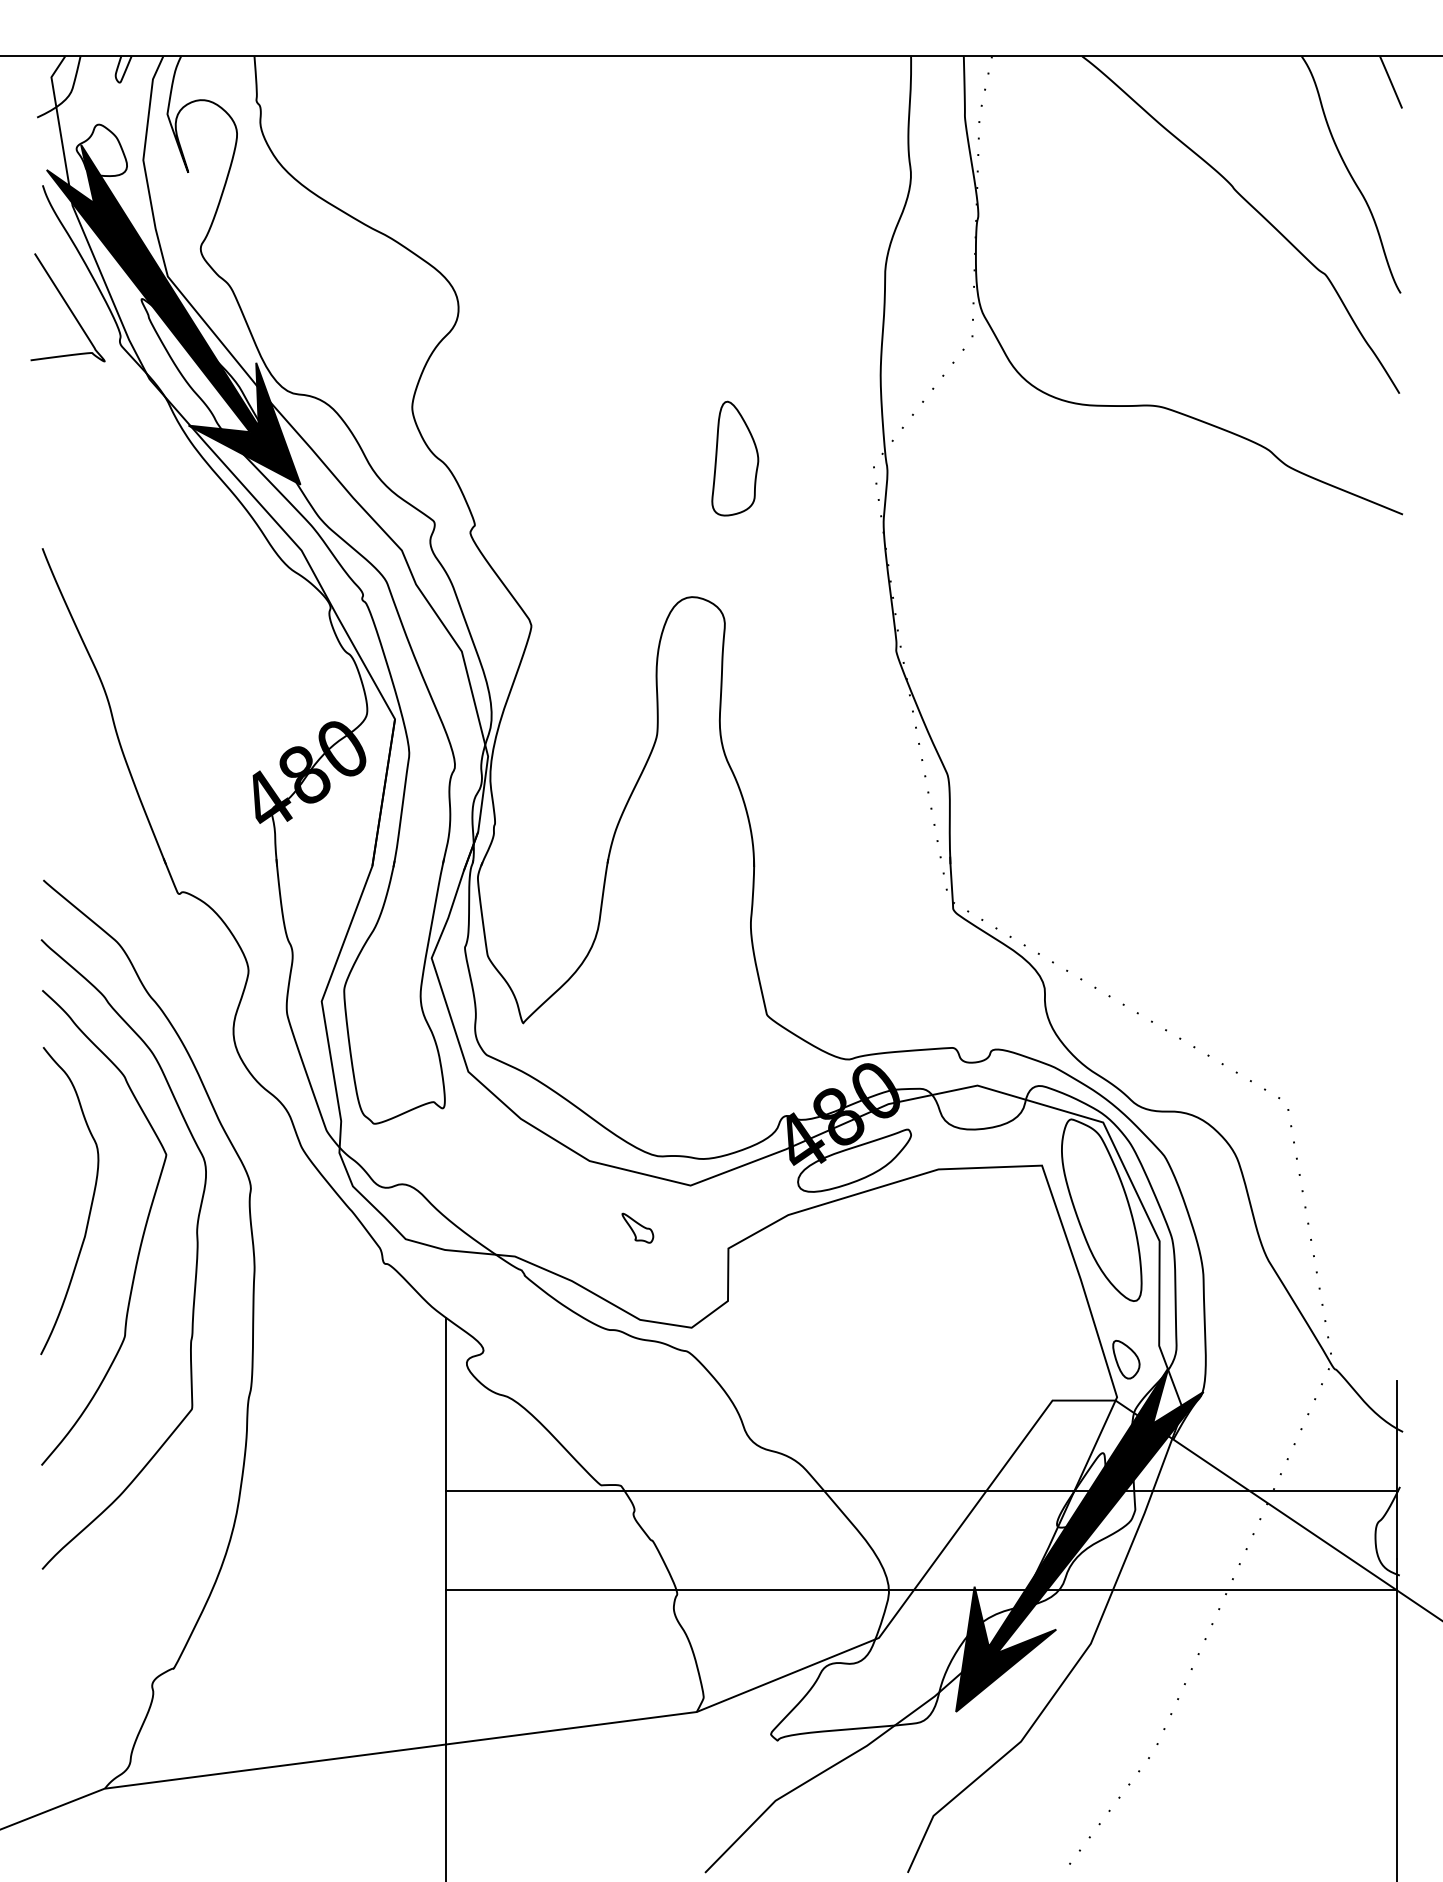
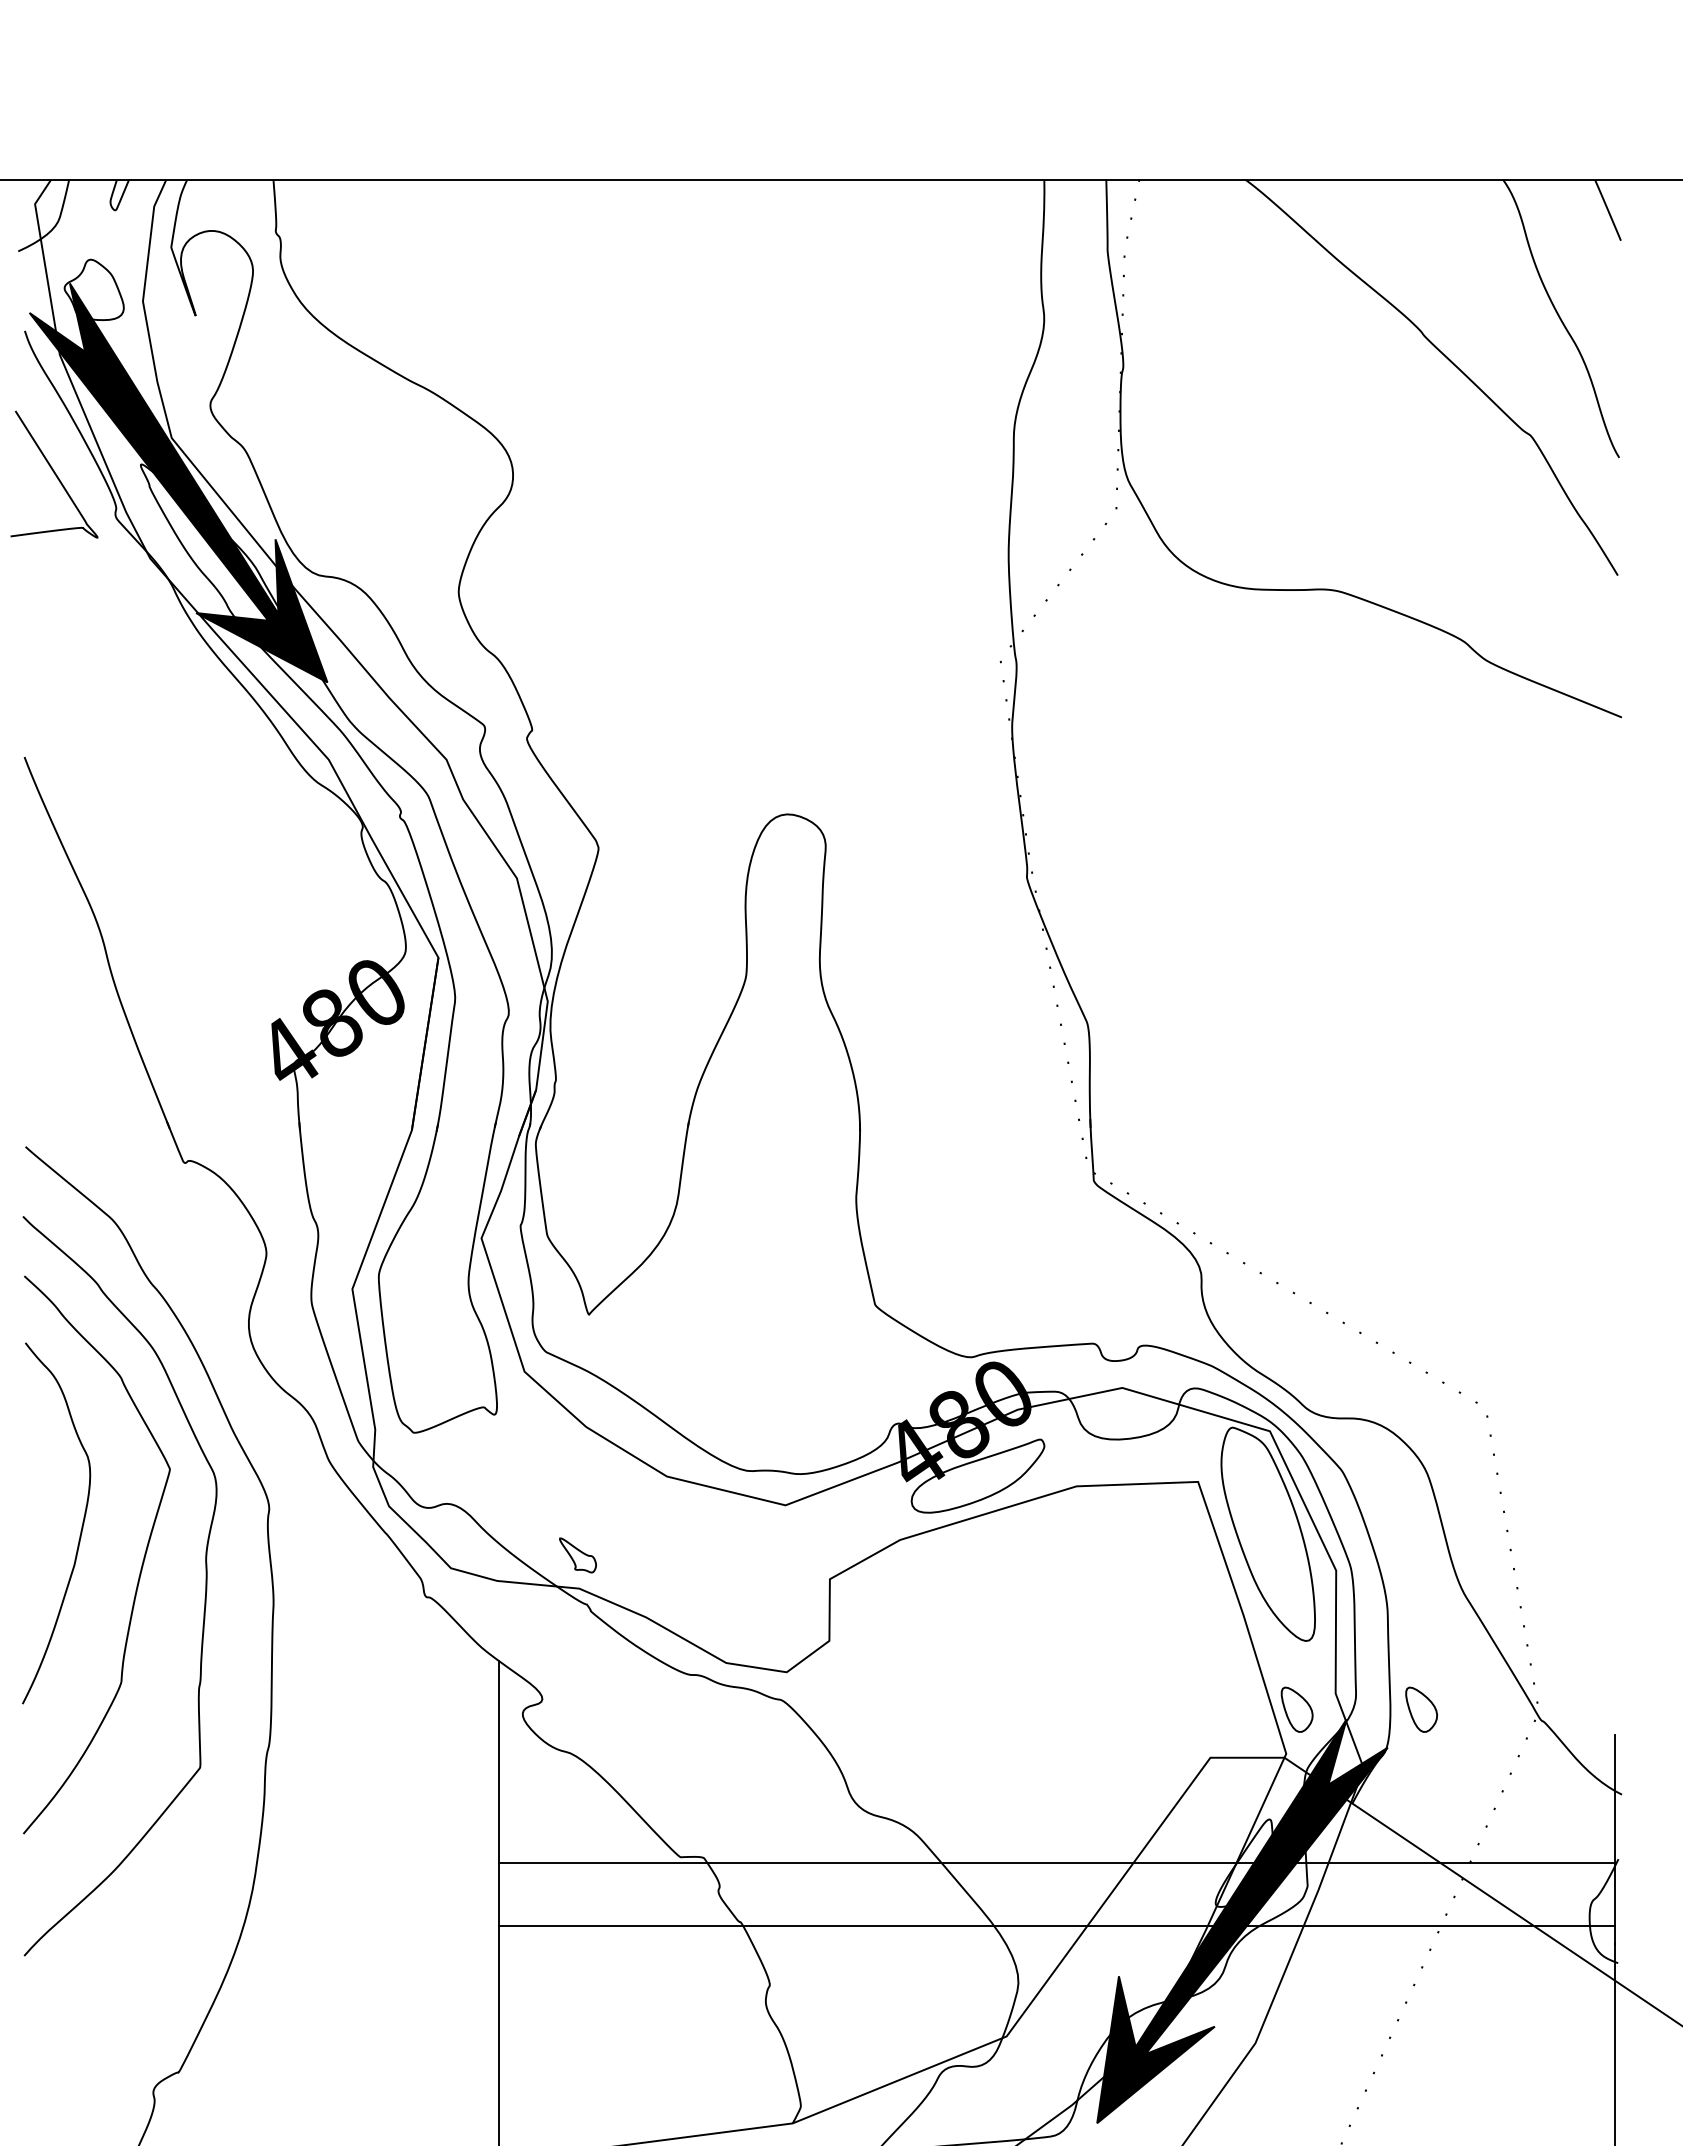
part: (735, 458) -> (838, 651), removed
part: (637, 1227) -> (577, 1554), moved
part: (1232, 1359) -> (1421, 1709), added
line: (921, 1590) -> (1056, 1926), moved

